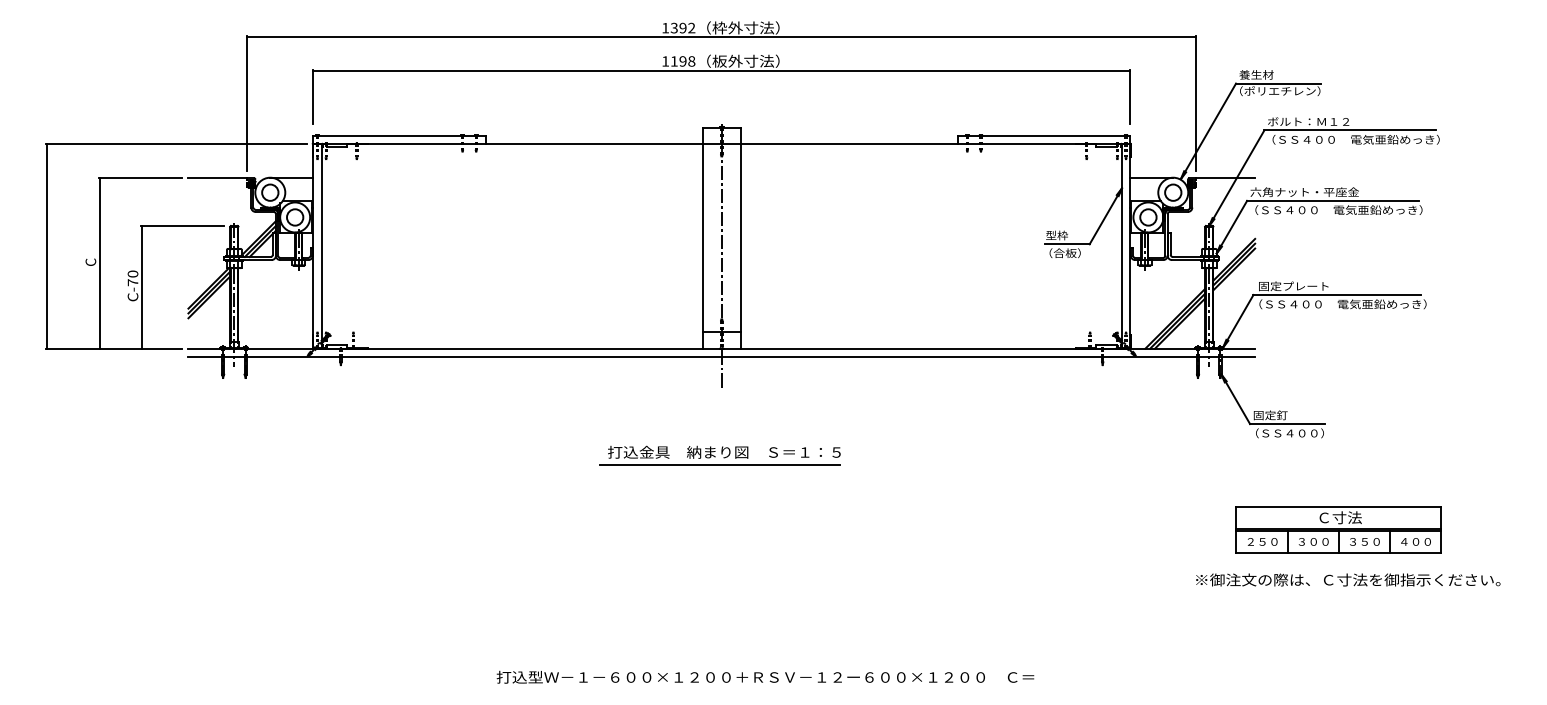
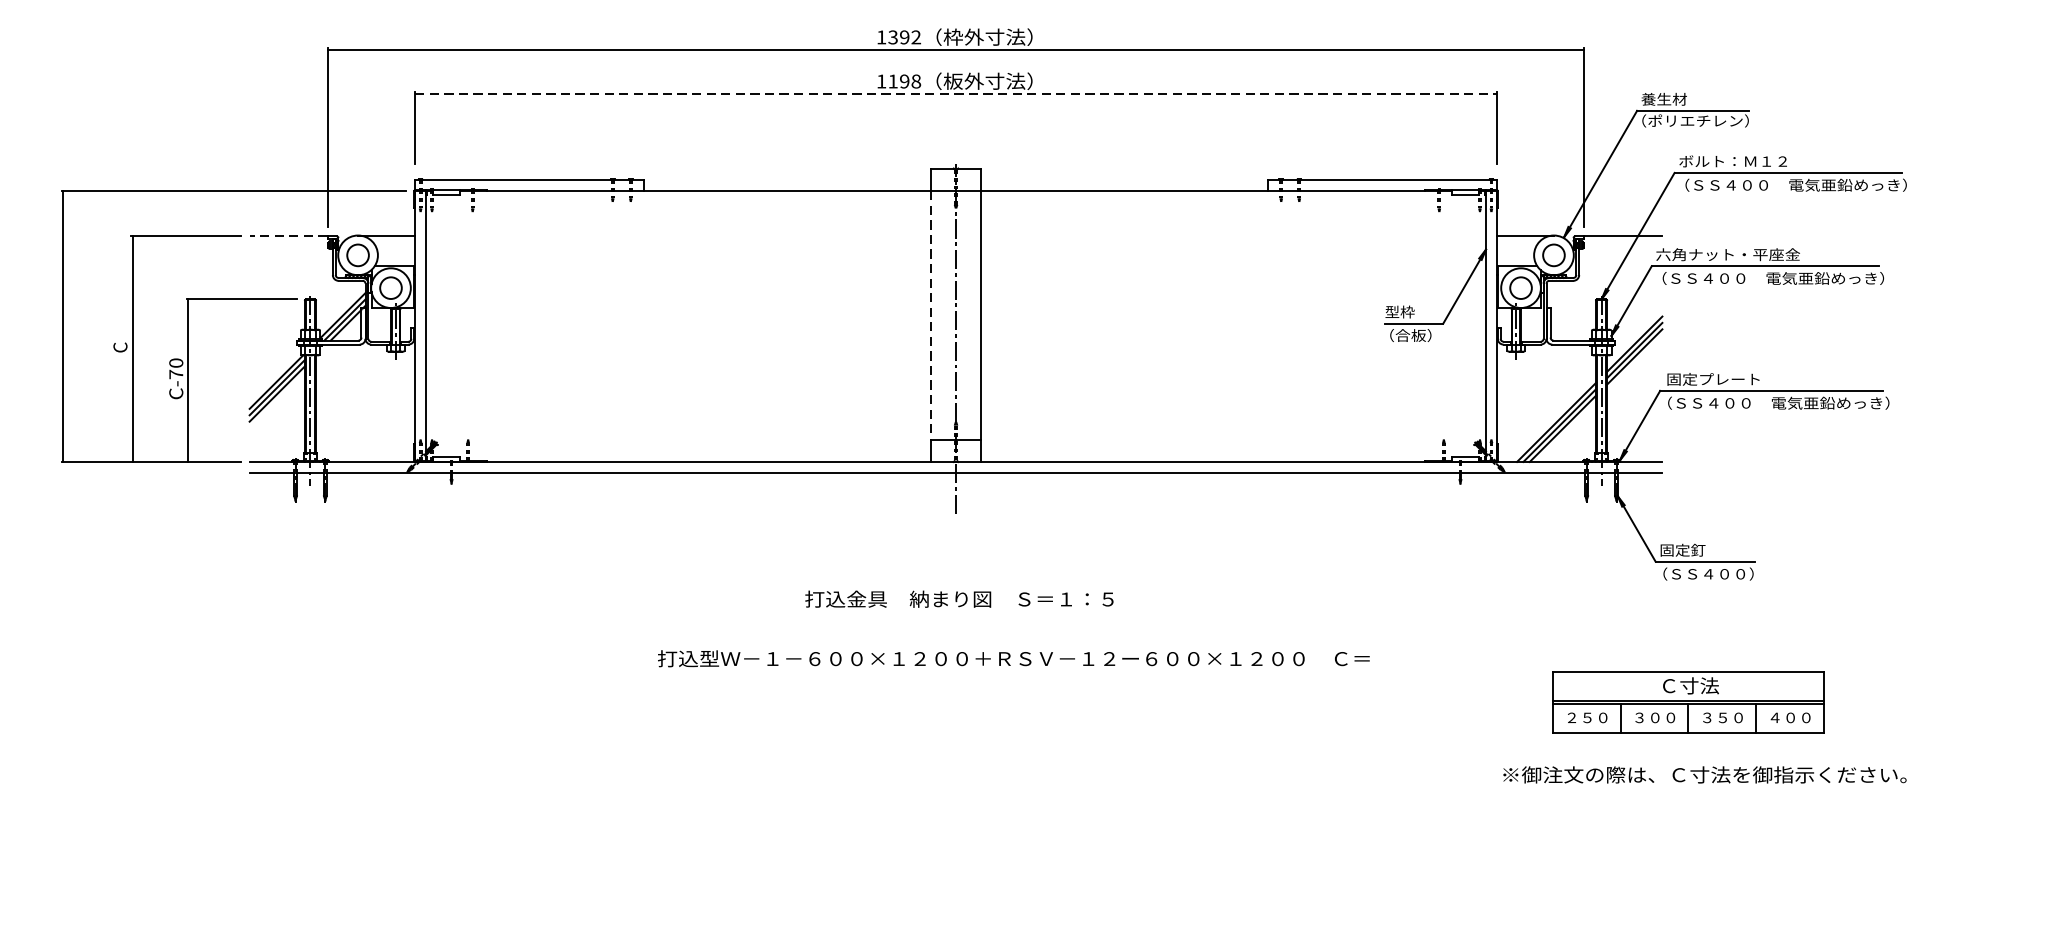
line: (722, 70) -> (956, 93), solid -> dashed
line: (217, 178) -> (288, 236), solid -> dashed
line: (703, 238) -> (931, 316), solid -> dashed
line: (719, 464) -> (952, 615), removed
part: (1338, 529) -> (1688, 701), moved
text: (1348, 579) -> (1705, 774), moved
text: (765, 676) -> (1013, 657), moved

